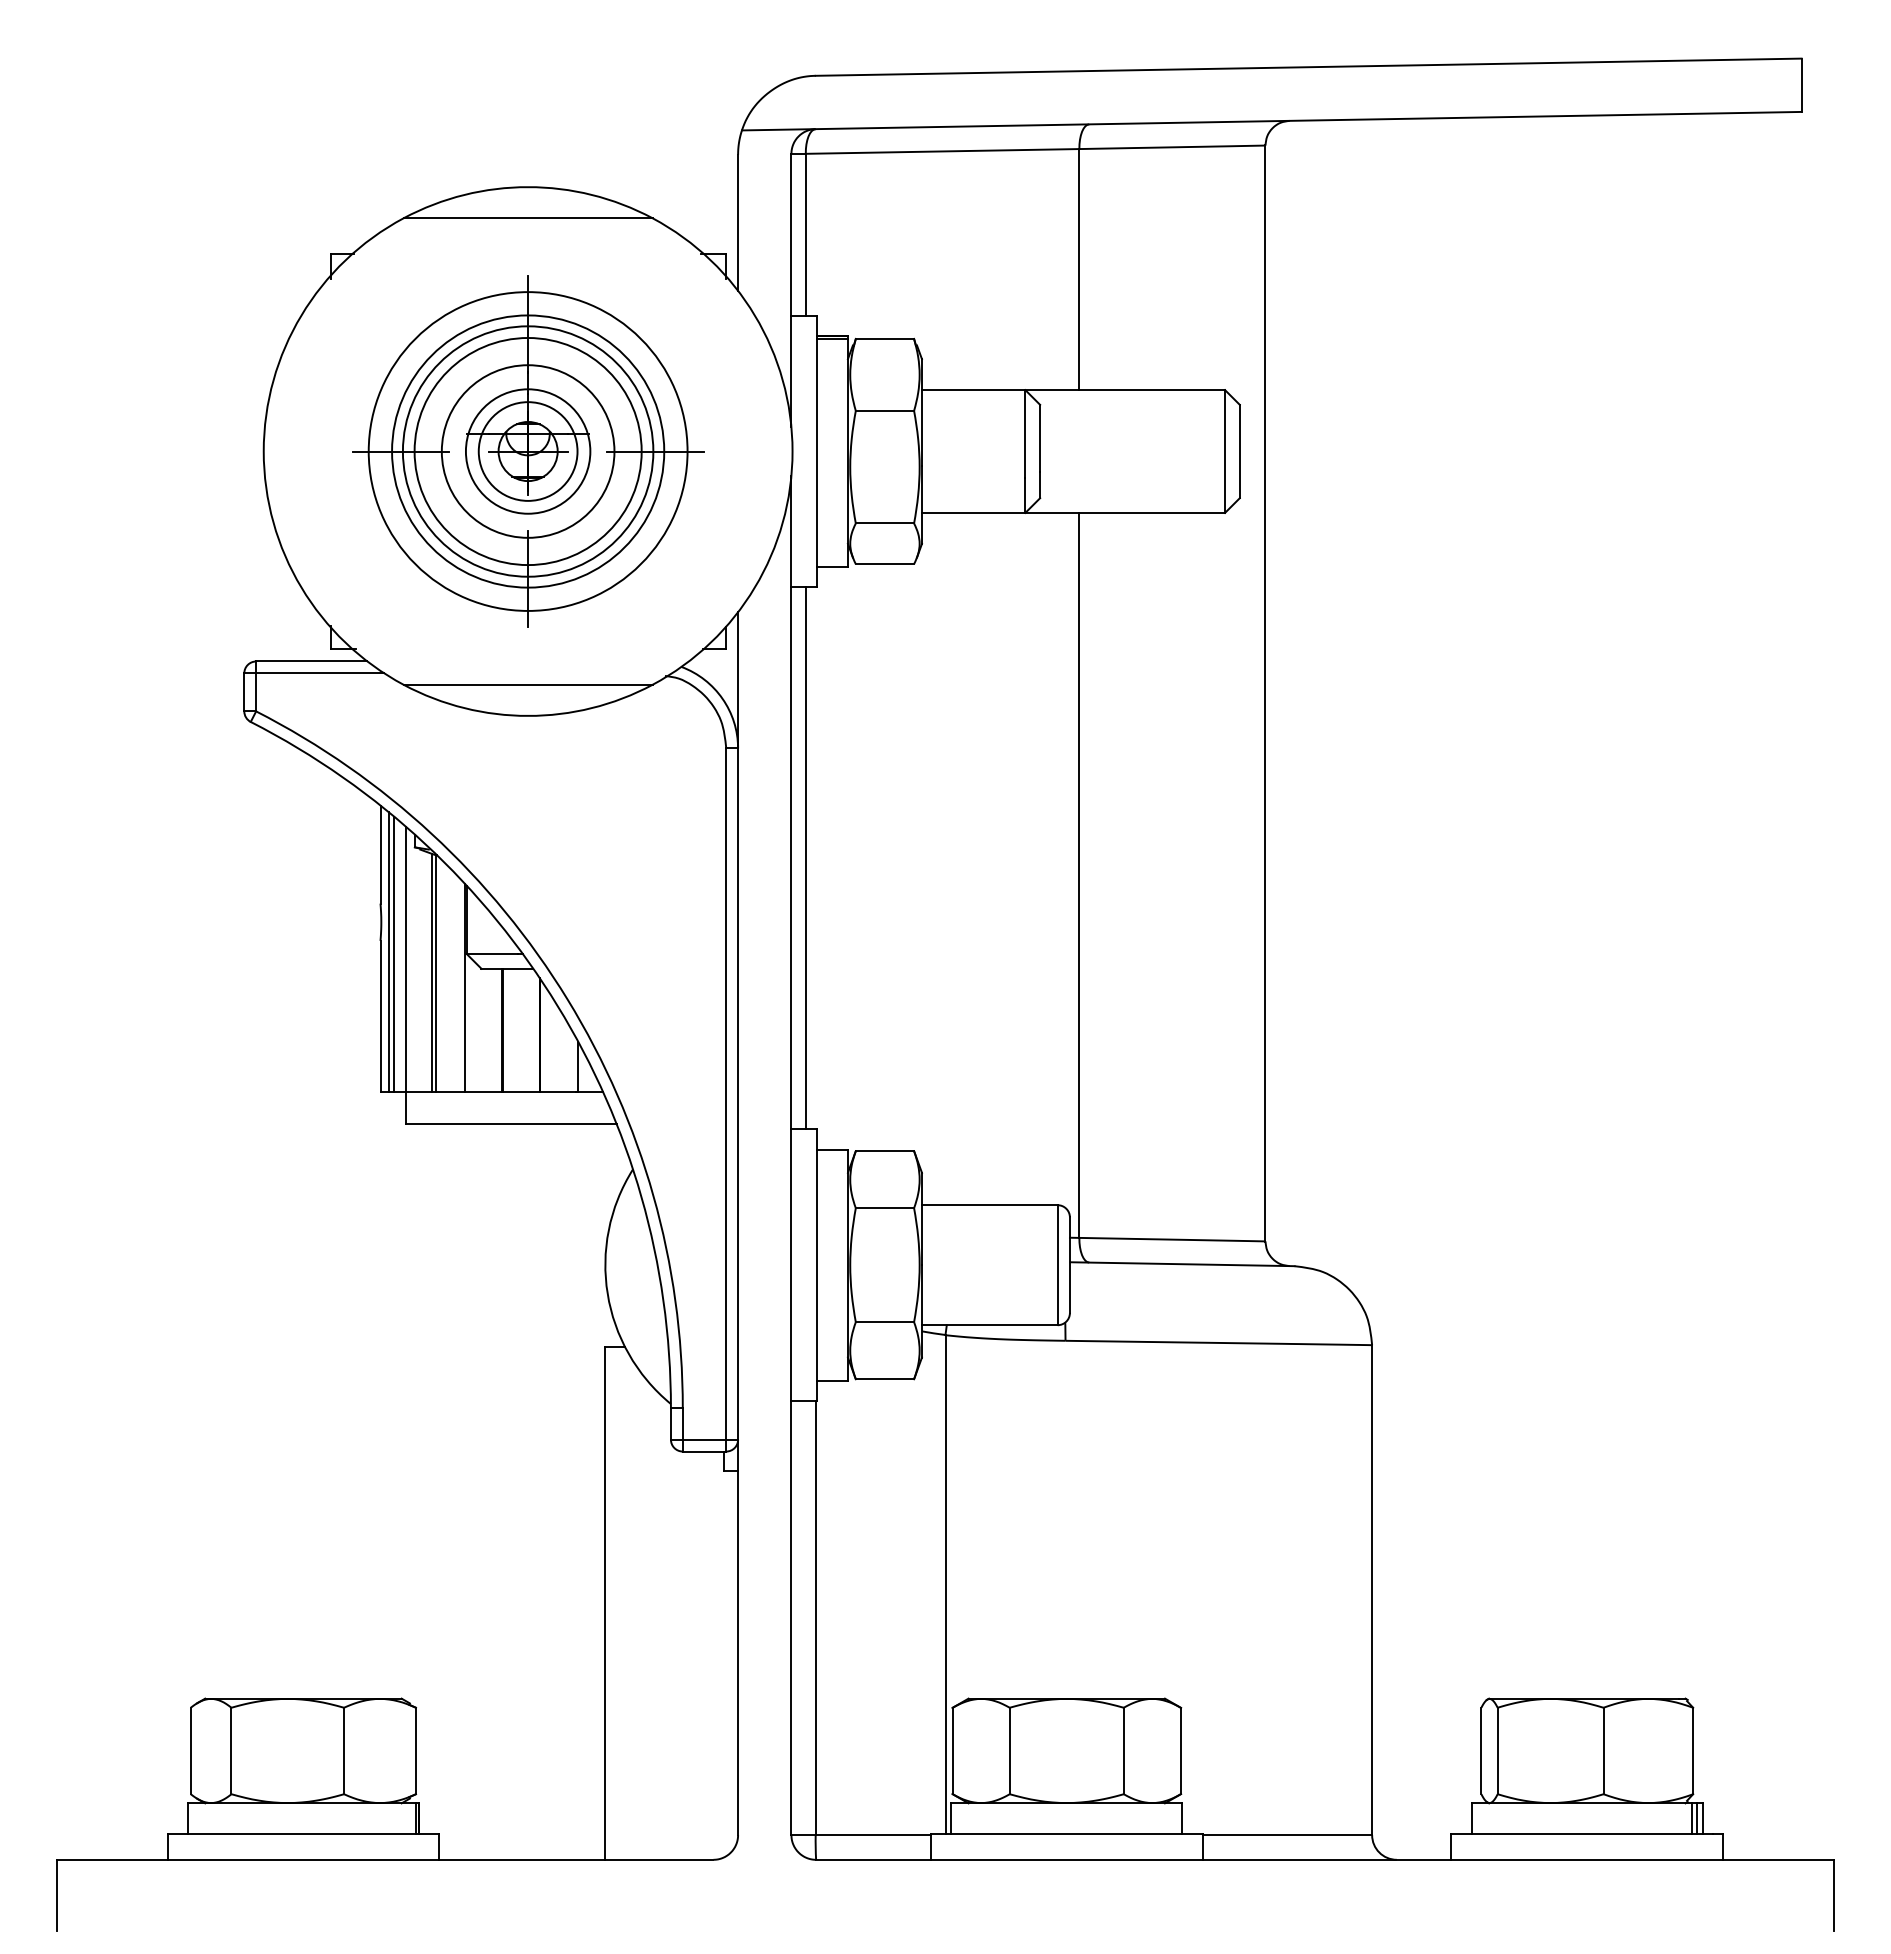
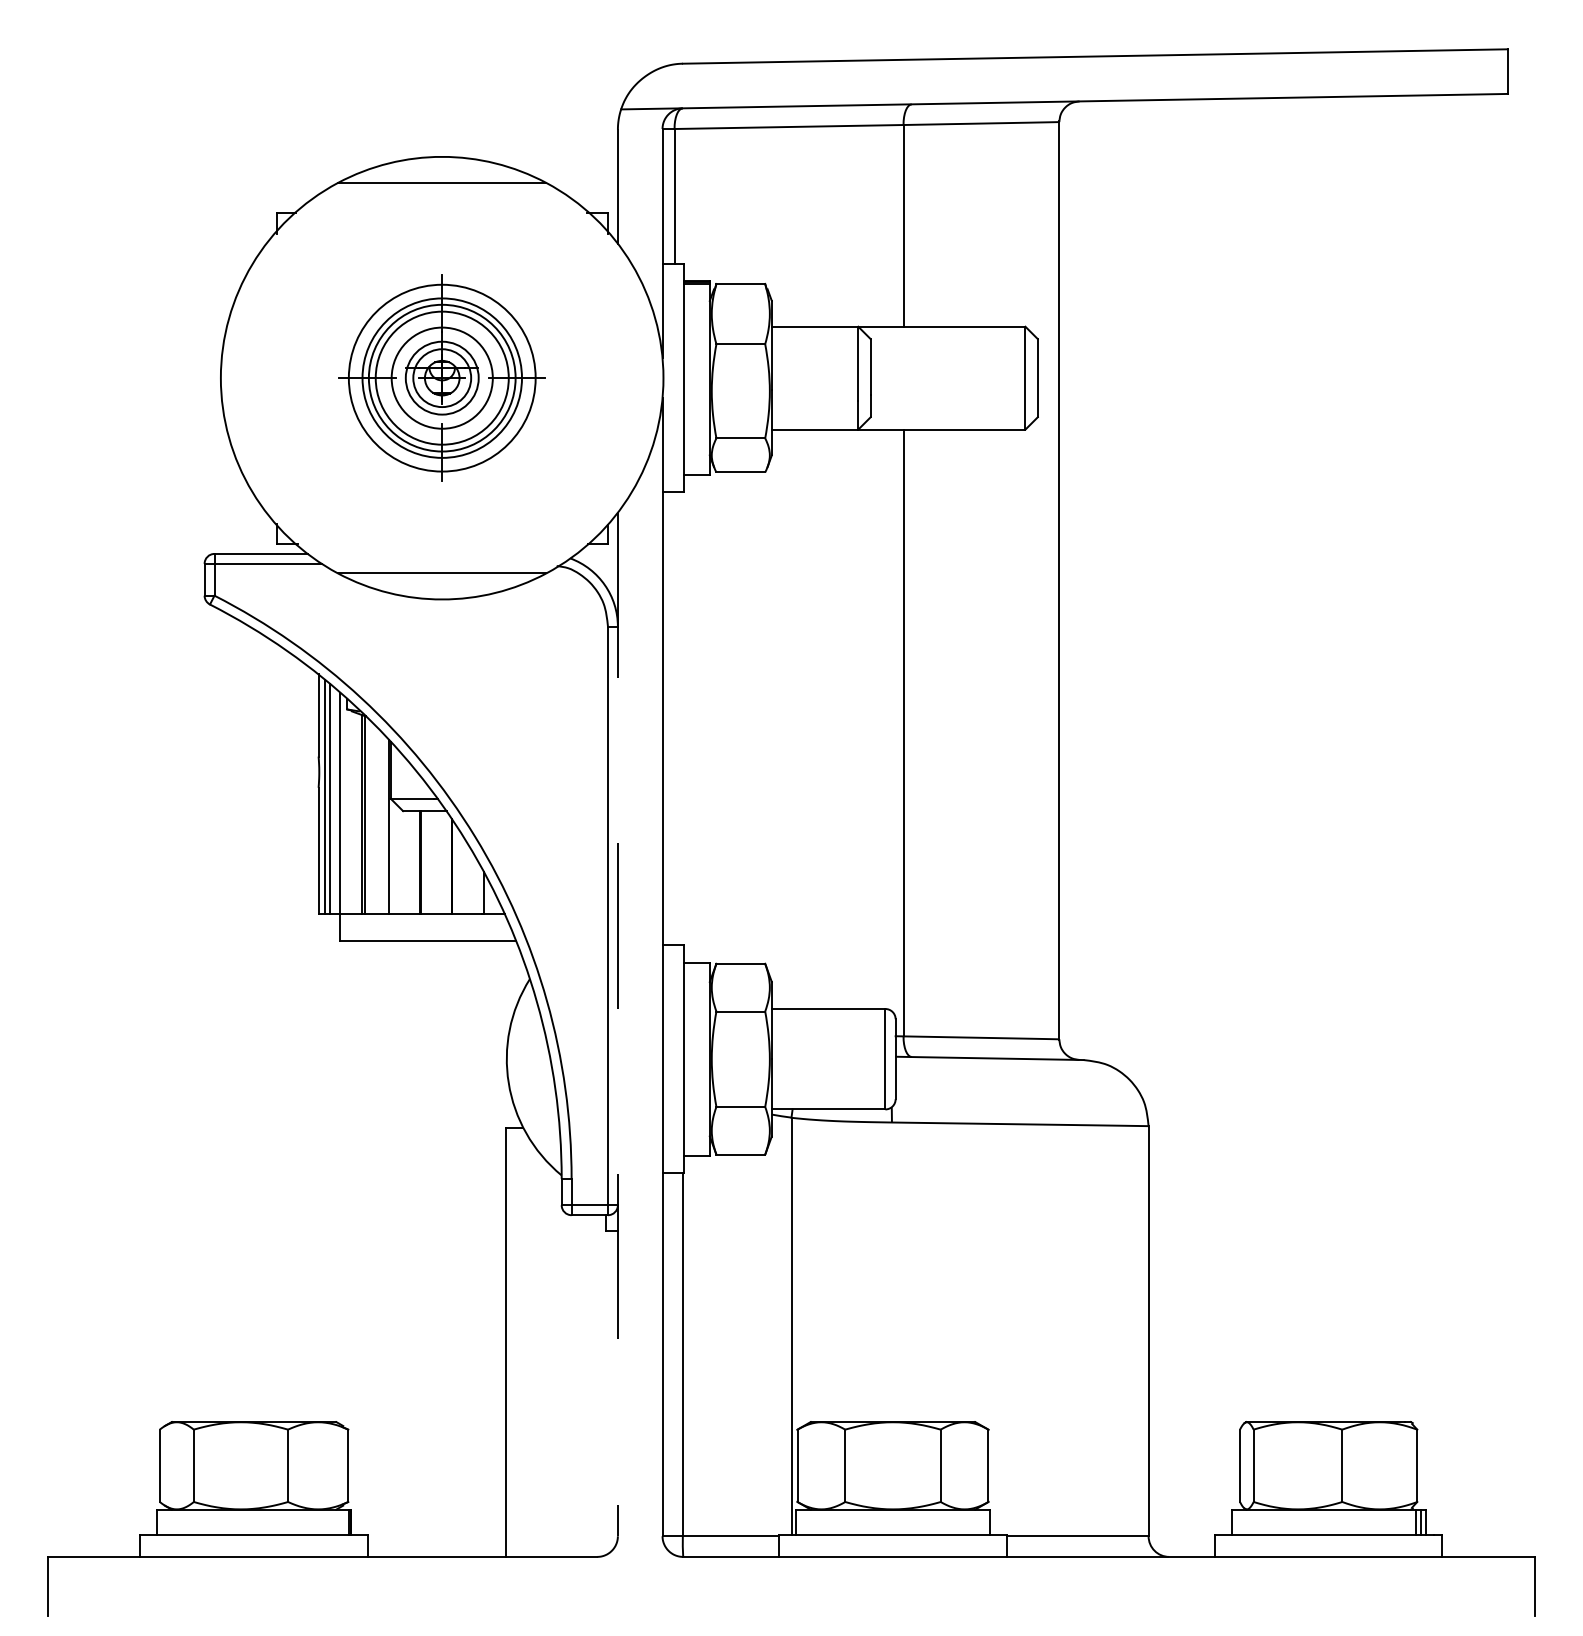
part: (528, 451) -> (442, 378), size x0.7
line: (805, 858) -> (674, 718), removed
line: (738, 1224) -> (618, 1025), solid -> dashed

